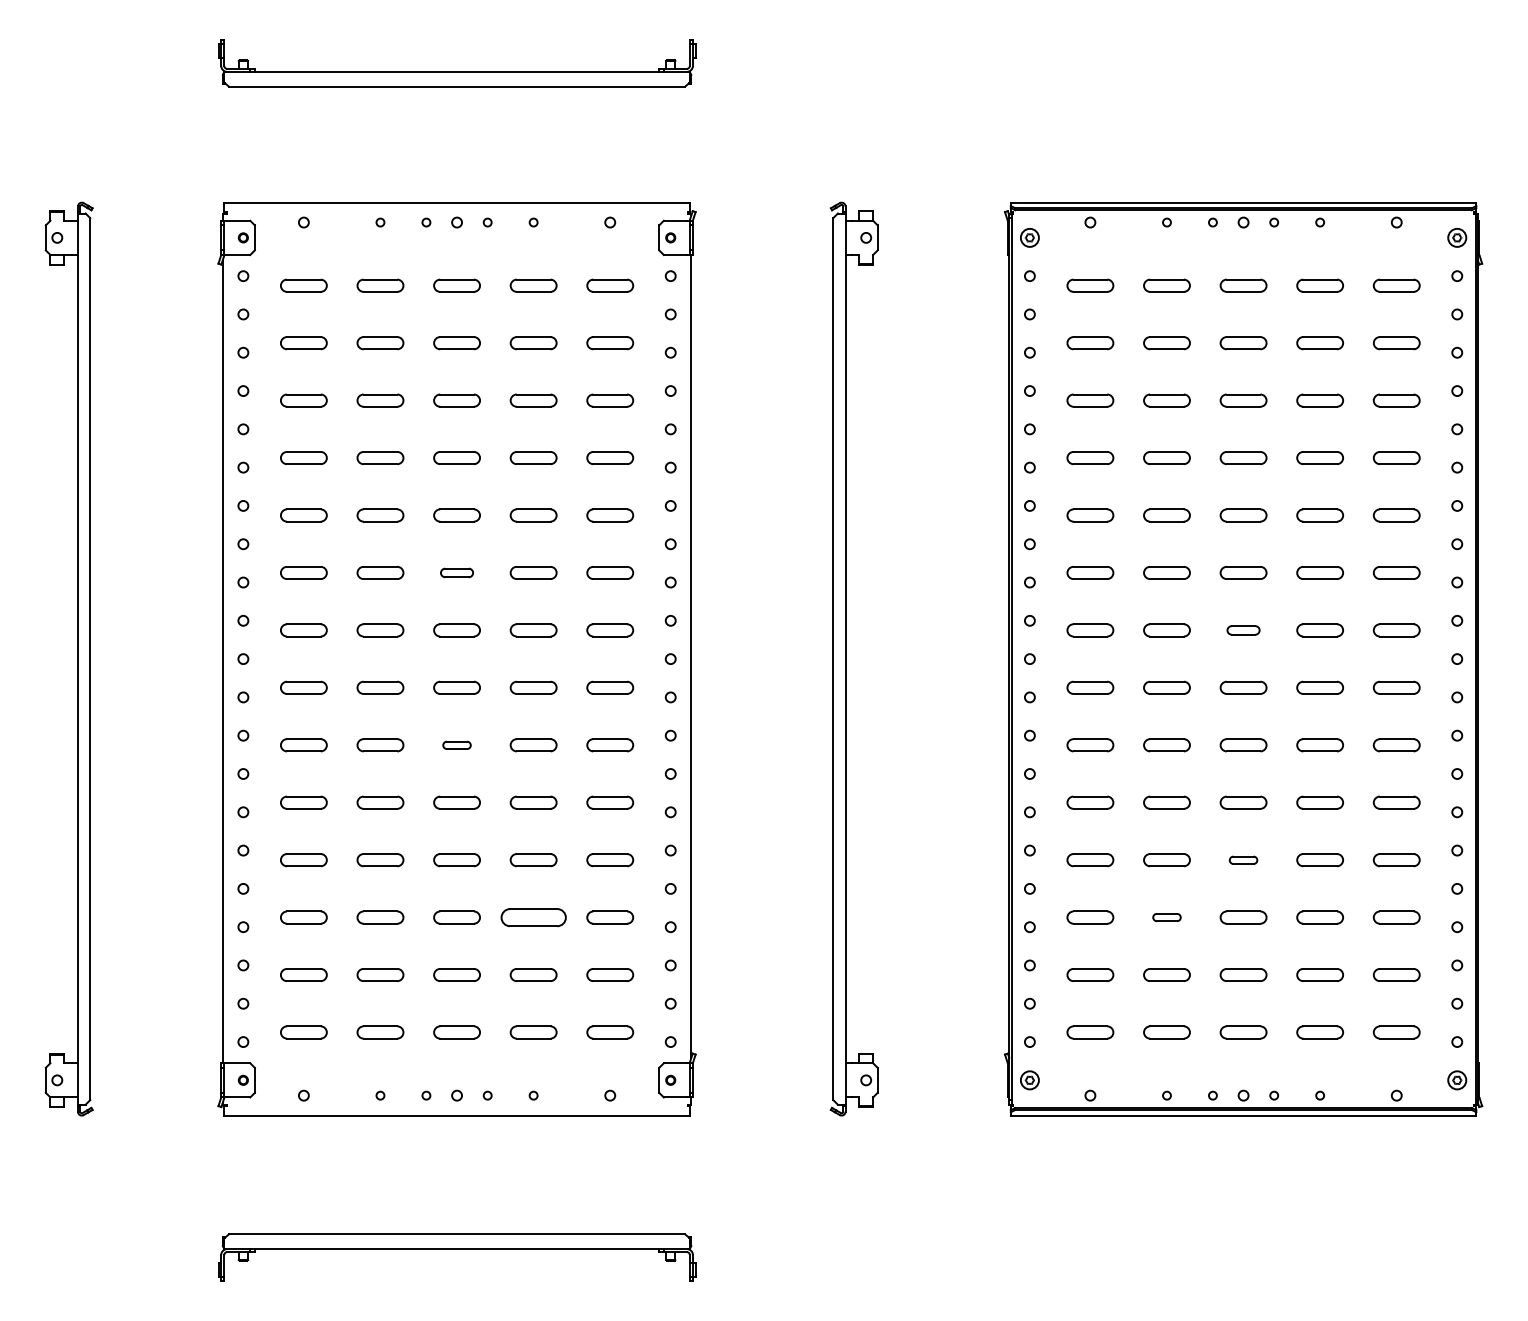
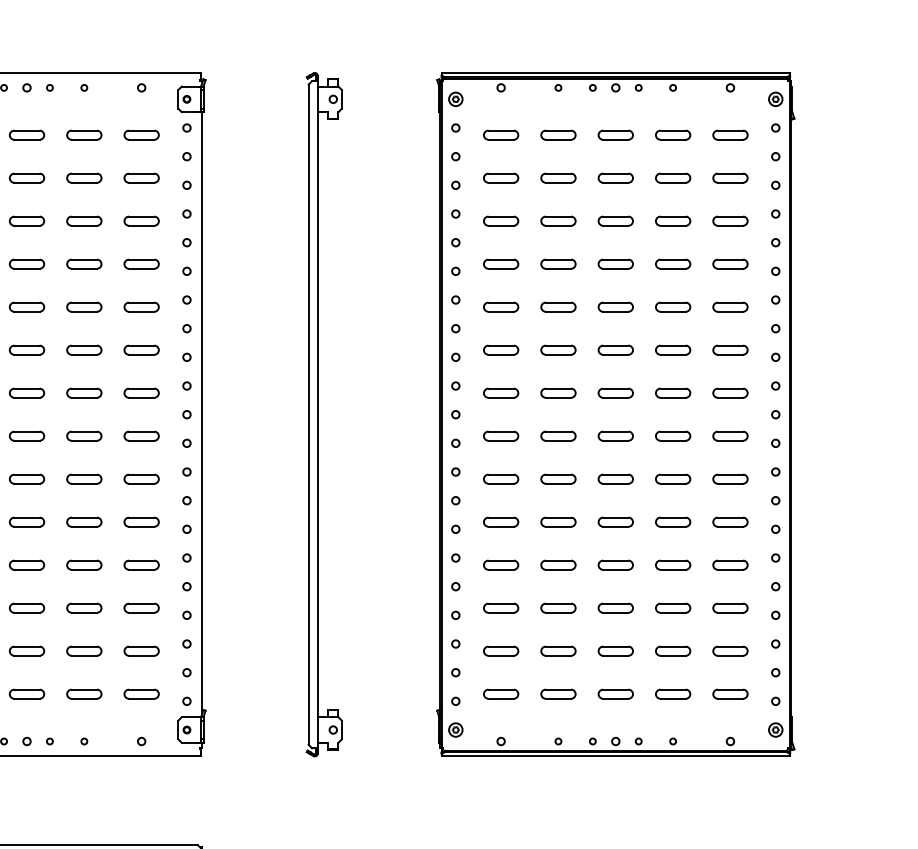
part: (456, 572) -> (26, 349), size x1.43
part: (1243, 630) -> (615, 393), size x1.43
part: (456, 745) -> (26, 479), size x1.67
part: (1243, 860) -> (615, 565), size x1.67
part: (533, 917) -> (84, 608), size x0.71
part: (1166, 917) -> (558, 608), size x1.67

